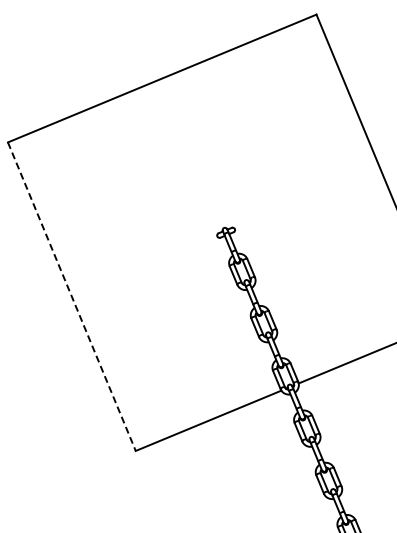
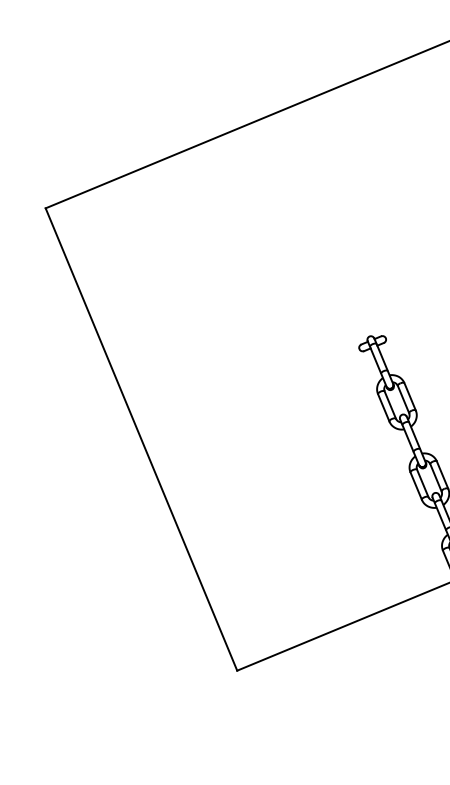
line: (71, 296) -> (140, 439), dashed -> solid

